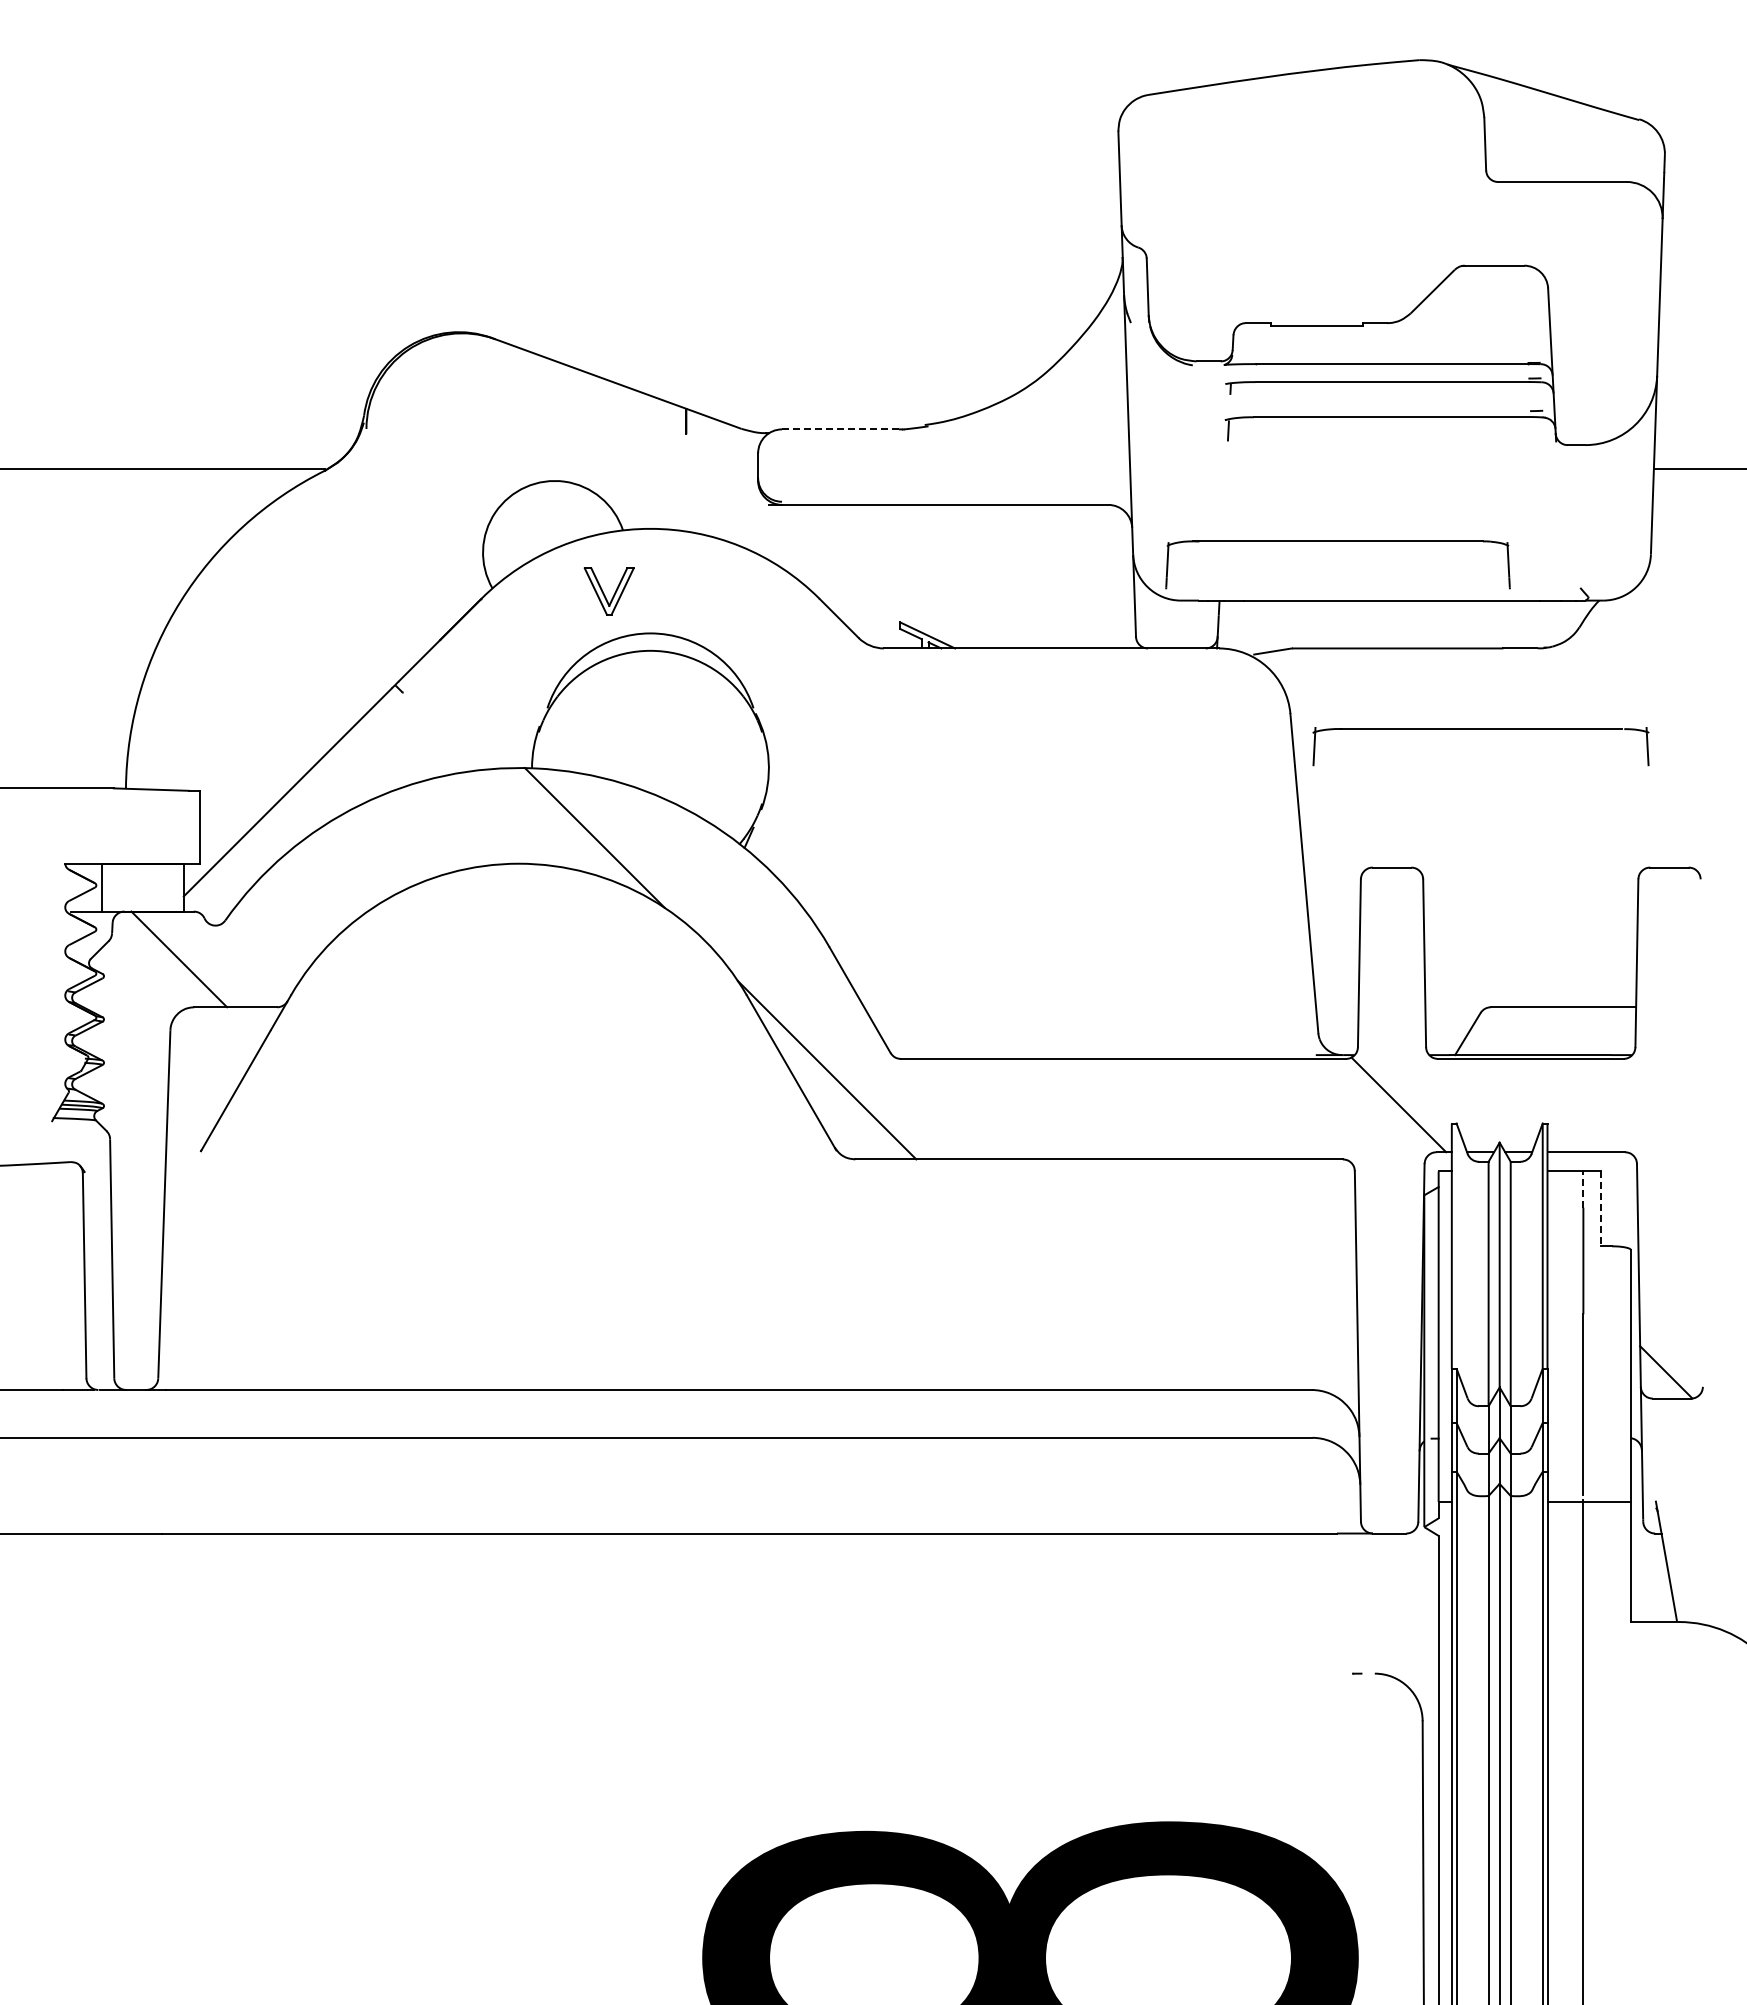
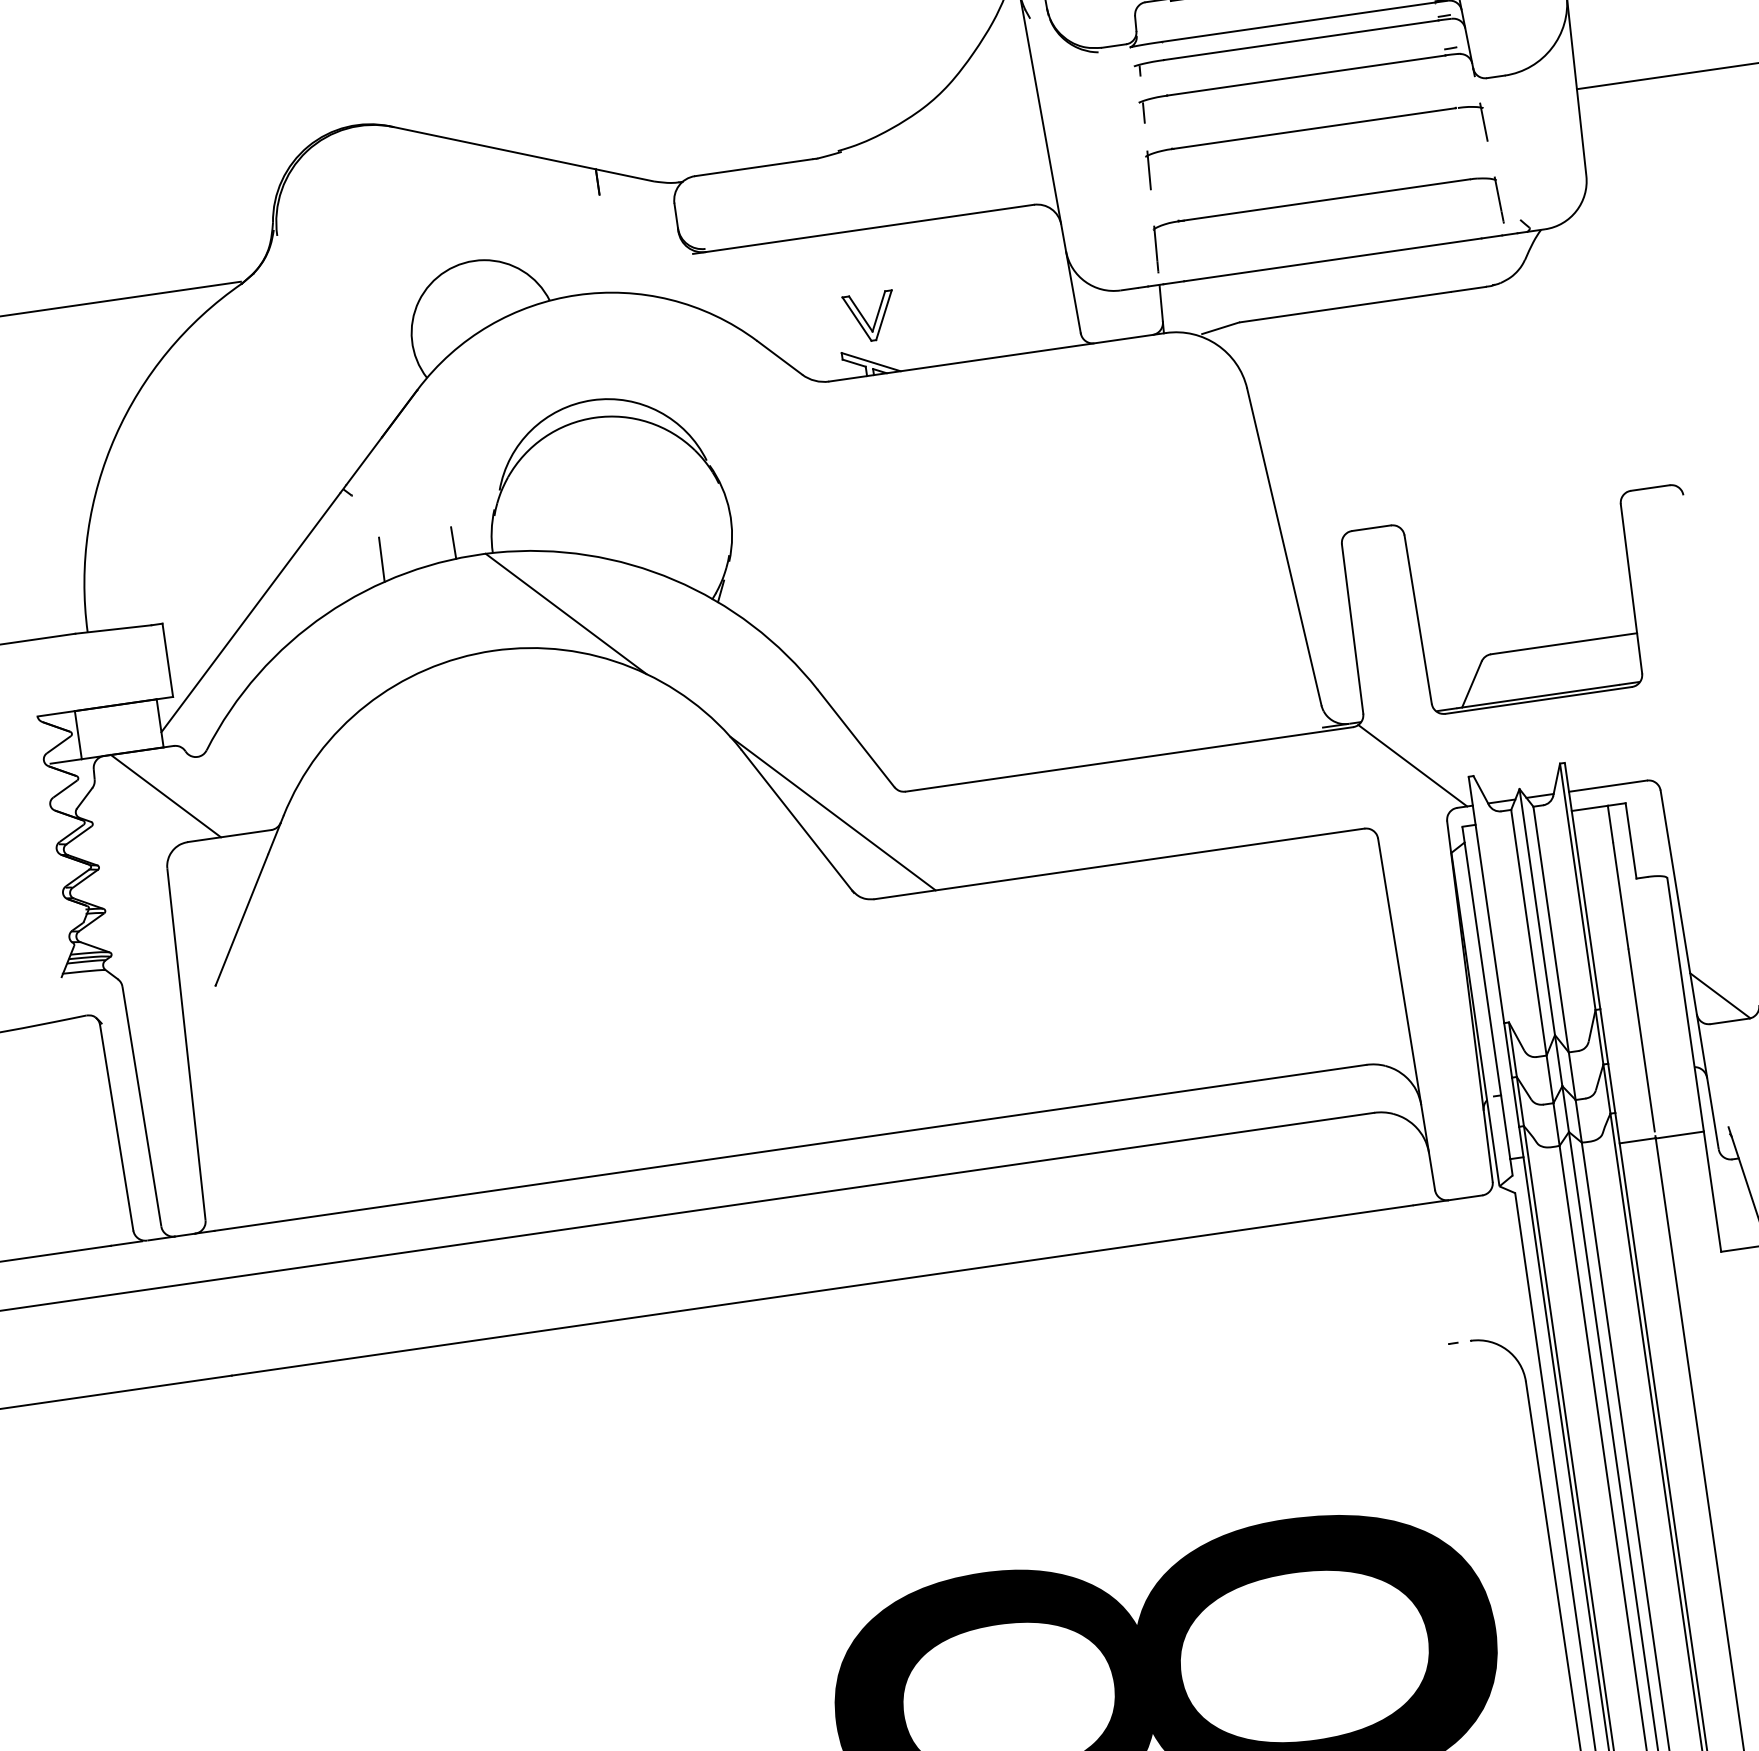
line: (839, 429) -> (752, 167), dashed -> solid
part: (1337, 541) -> (1323, 200), moved
part: (608, 591) -> (869, 317), moved
part: (1480, 729) -> (1313, 129), moved
line: (494, 752) -> (452, 542), added
line: (422, 759) -> (381, 560), added
line: (1583, 1189) -> (1610, 824), dashed -> solid
line: (1601, 1209) -> (1631, 841), dashed -> solid

